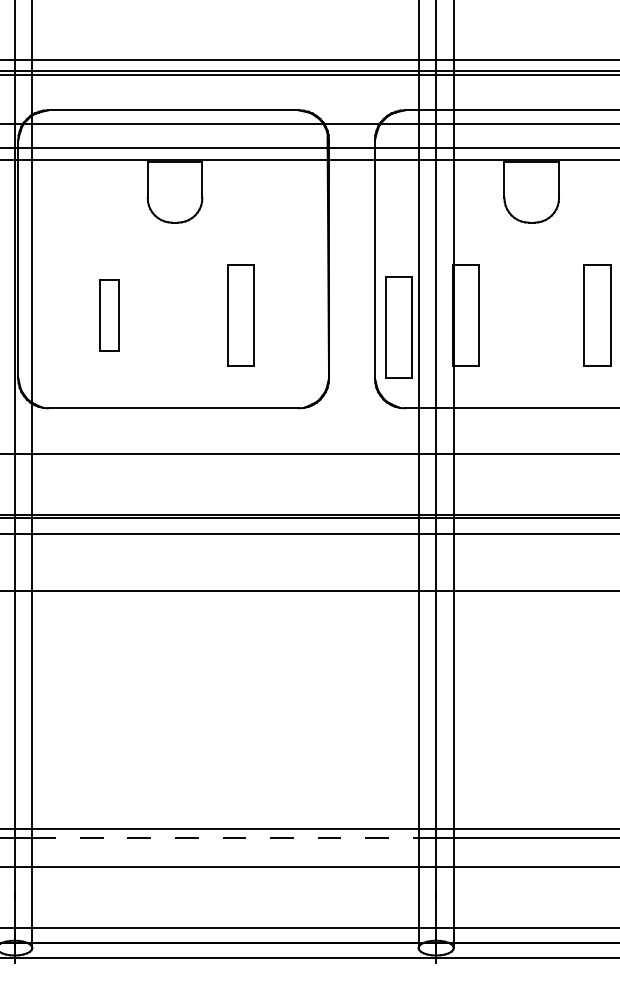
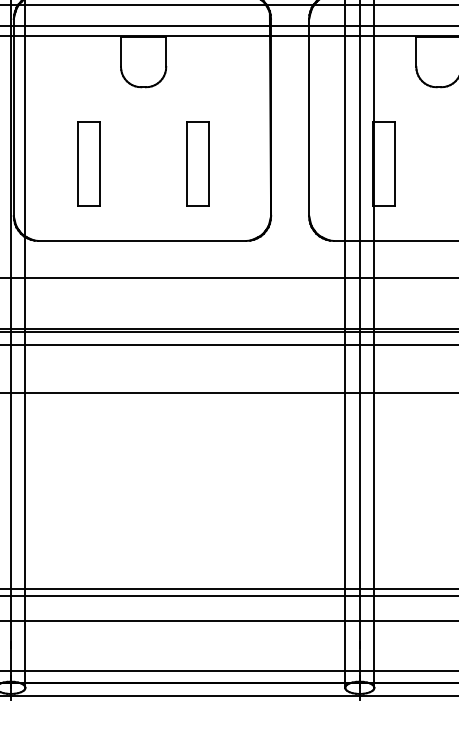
part: (109, 315) -> (89, 164), size x1.43
part: (398, 327) -> (328, 174), removed
line: (225, 837) -> (185, 596), dashed -> solid

